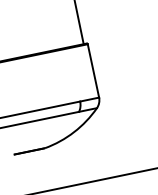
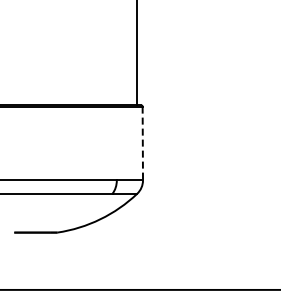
line: (93, 70) -> (142, 143), solid -> dashed

